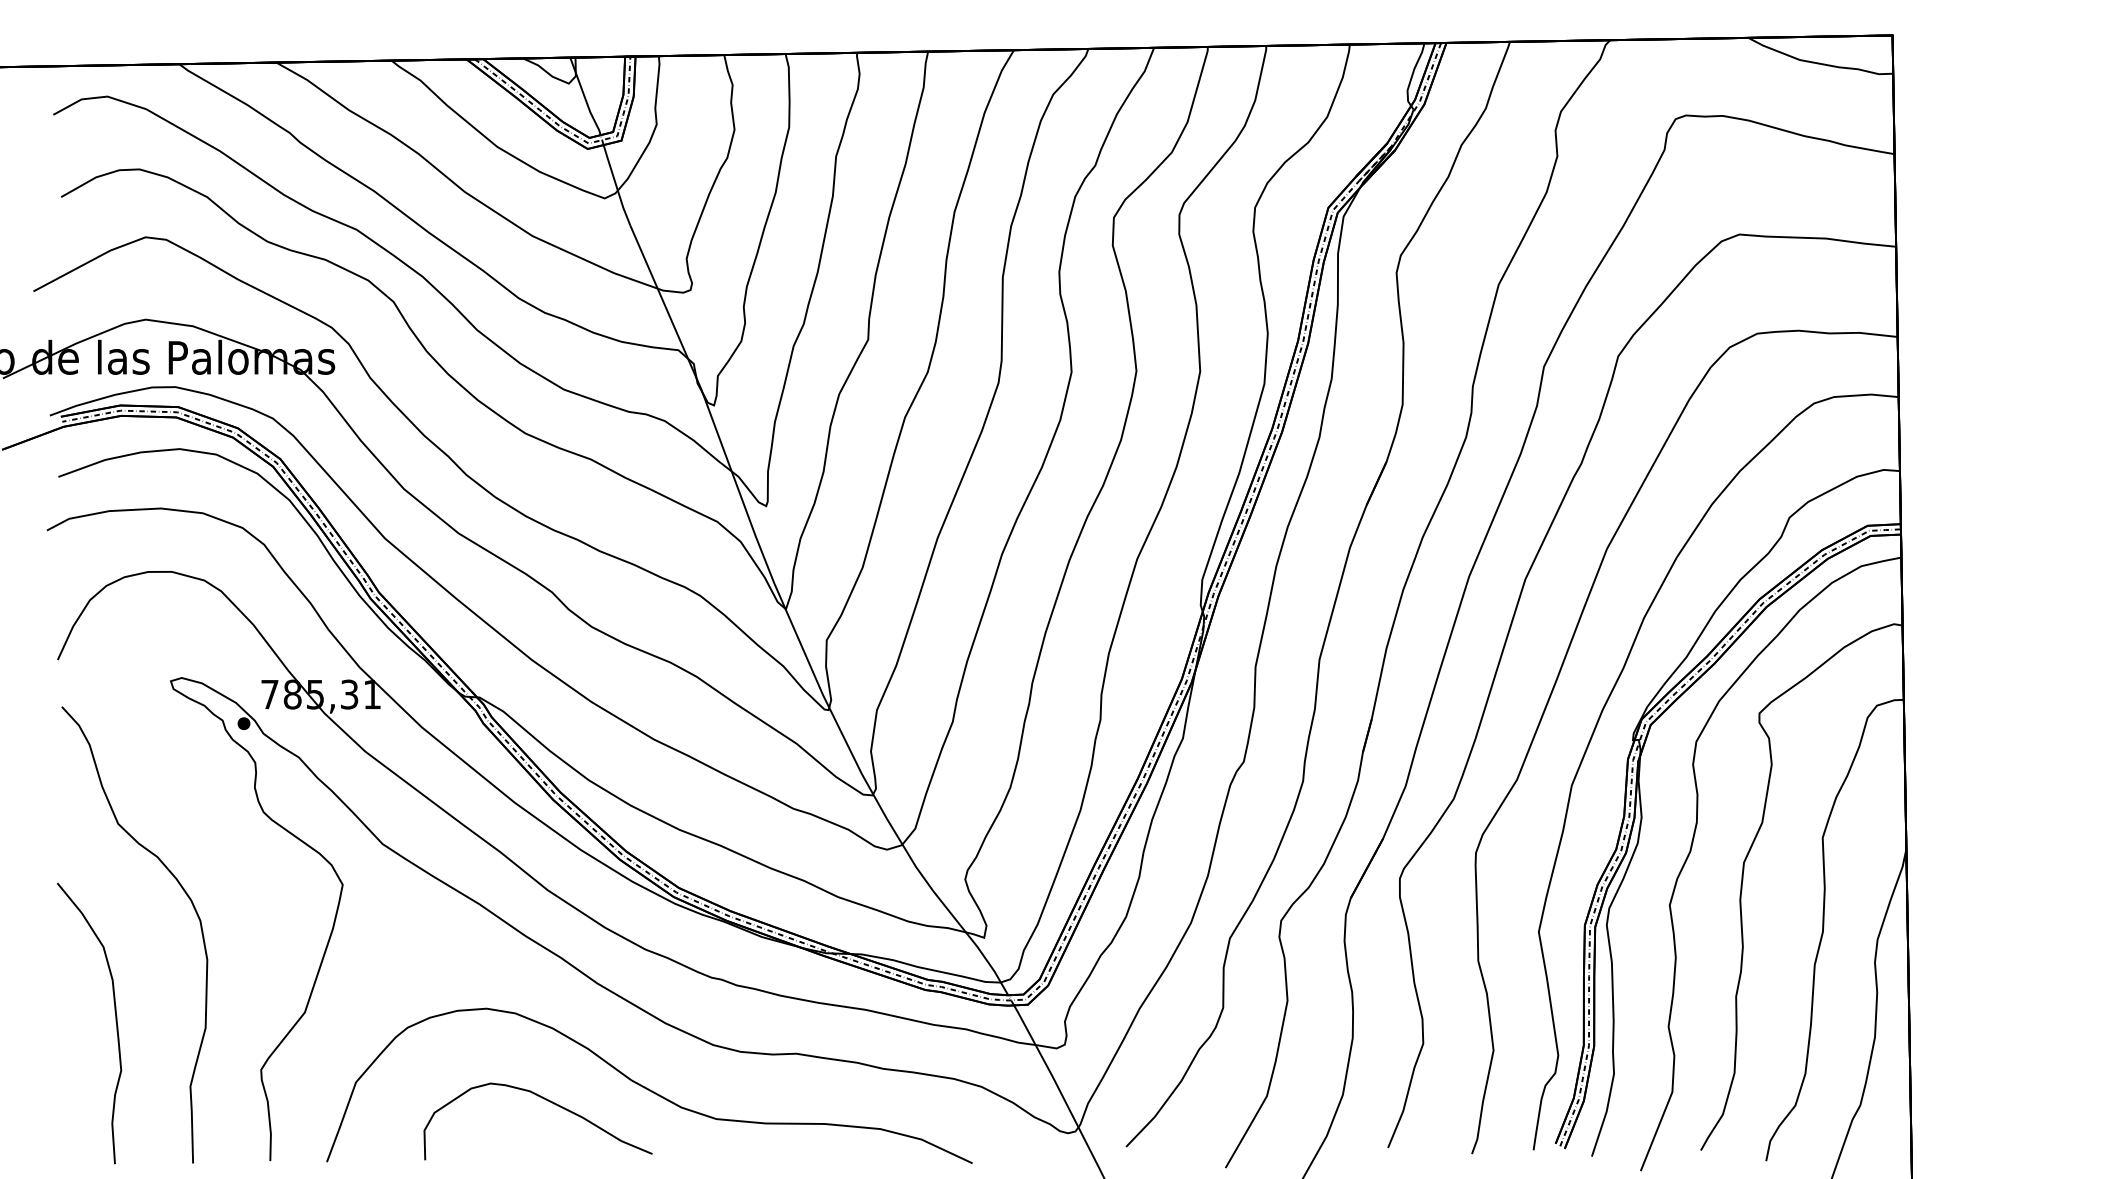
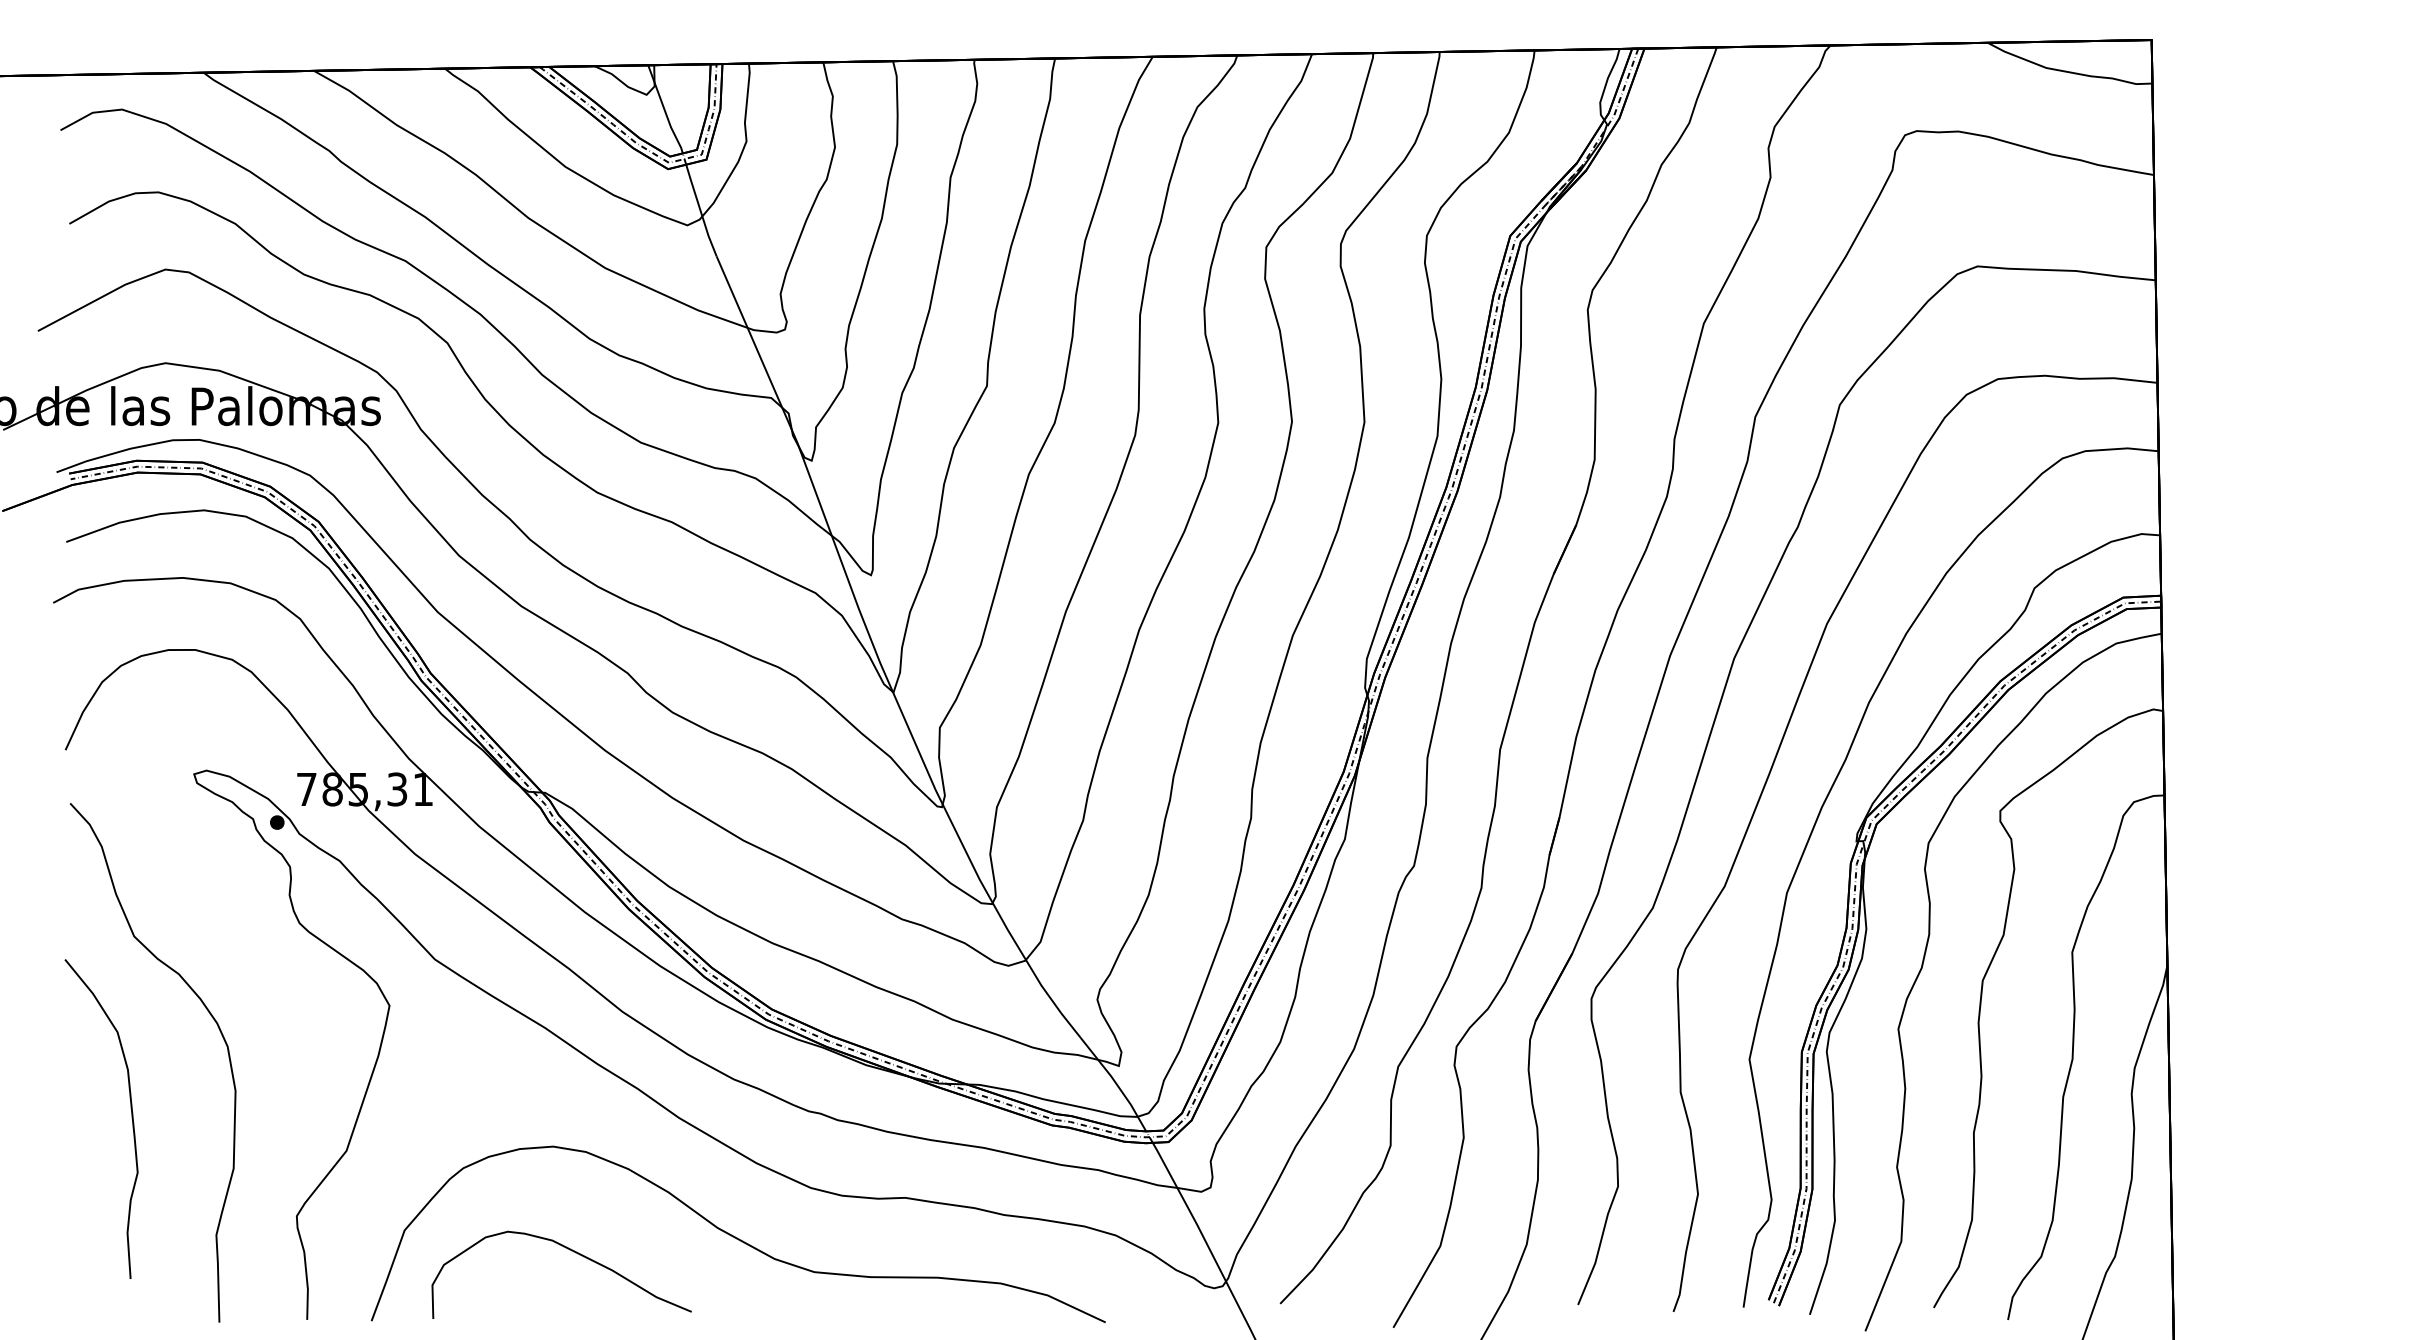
curve: (115, 1021) -> (131, 1116), moved
curve: (547, 1101) -> (572, 1252), moved

